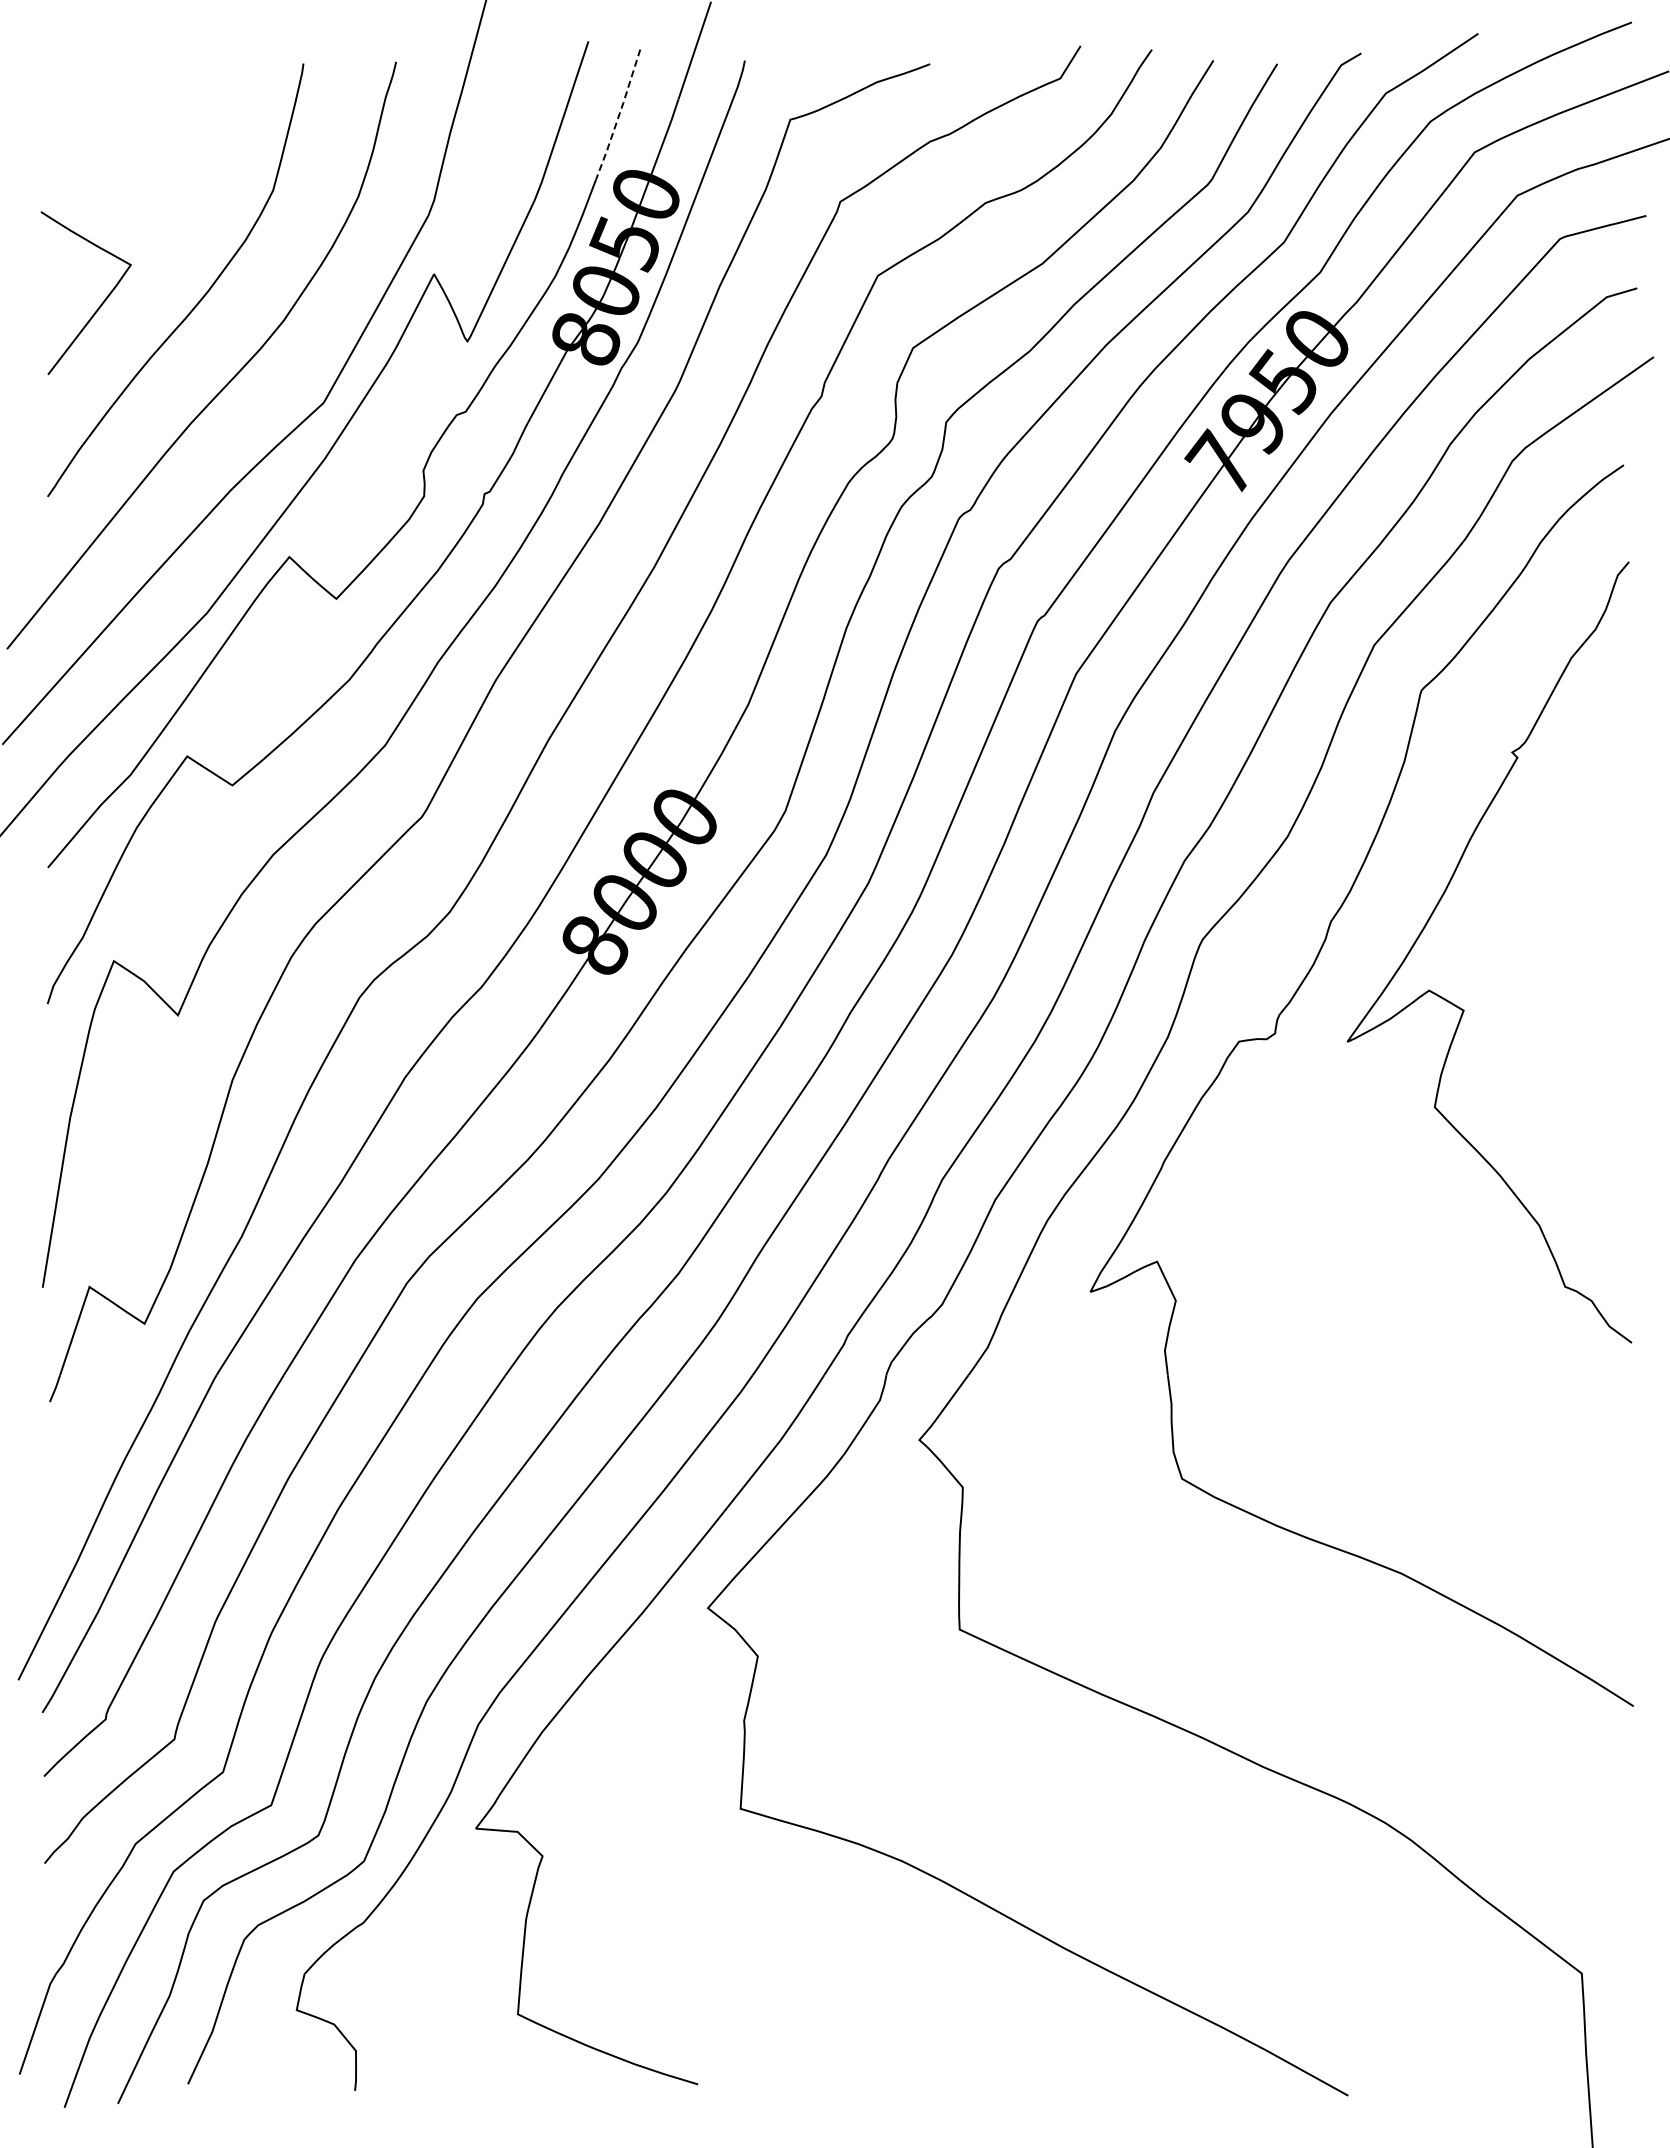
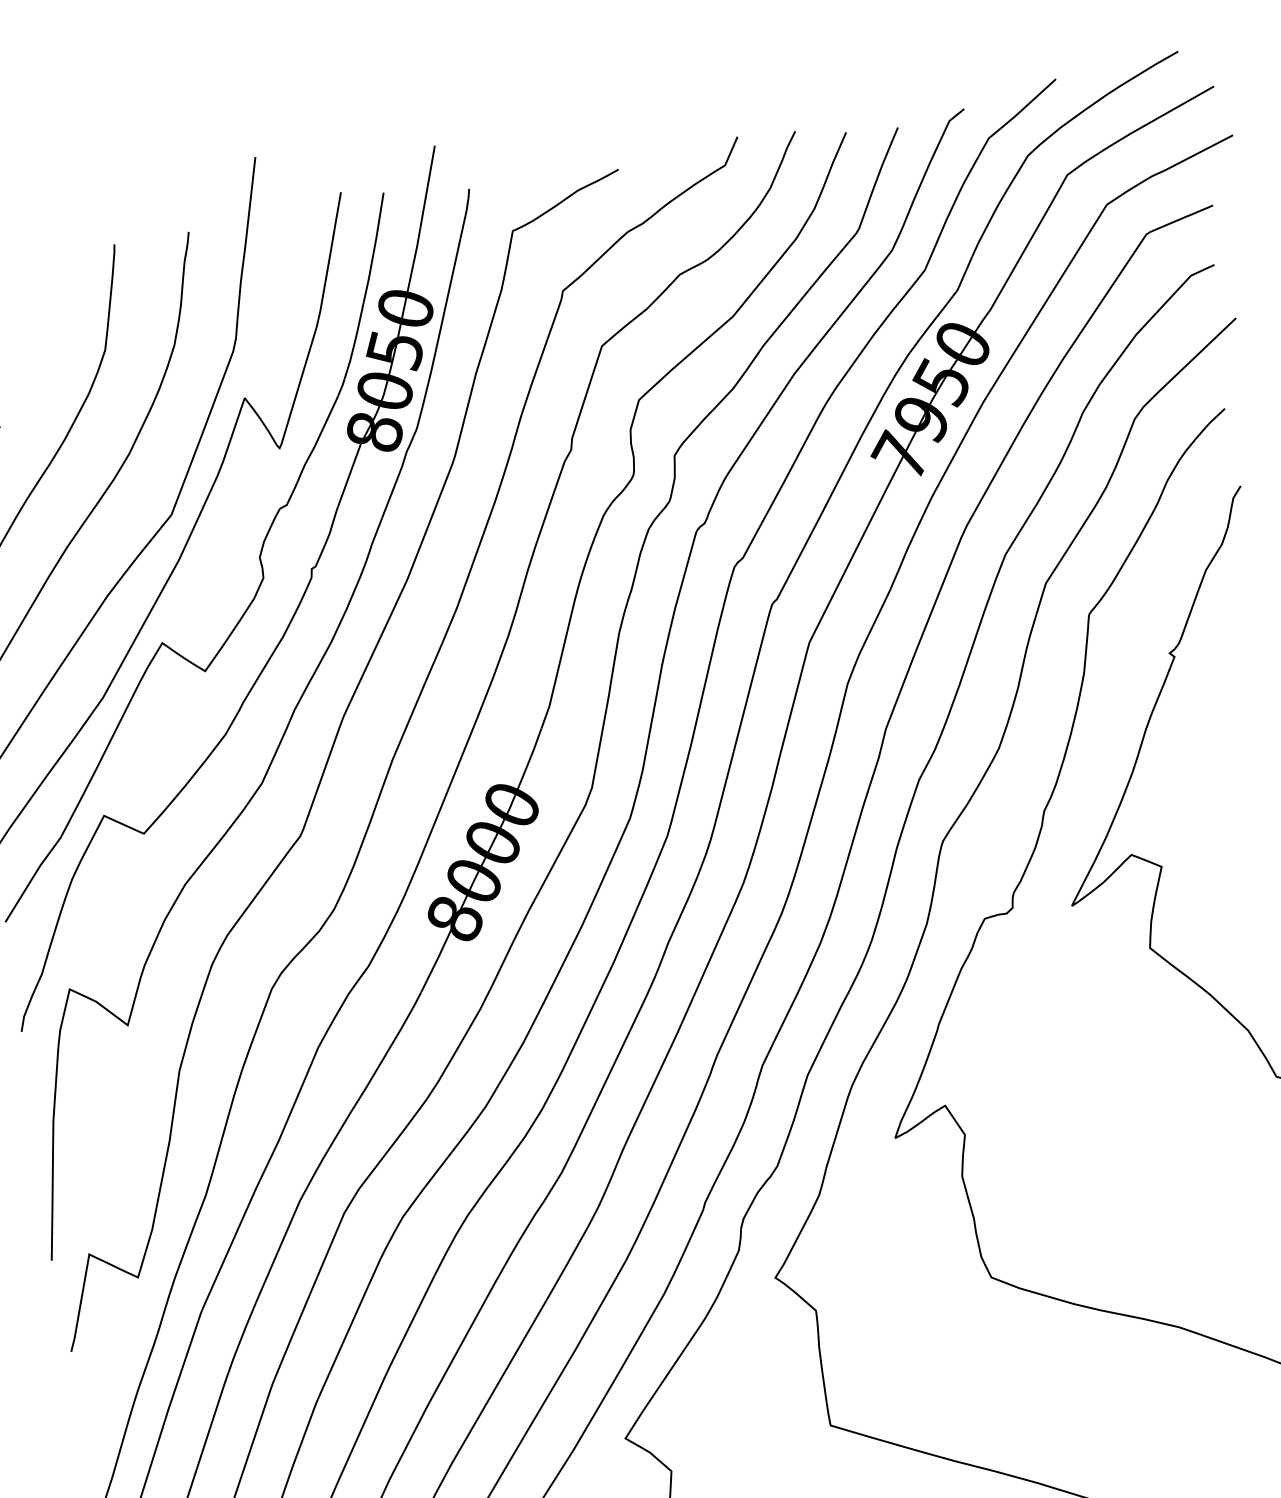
line: (619, 114) -> (374, 247), dashed -> solid

